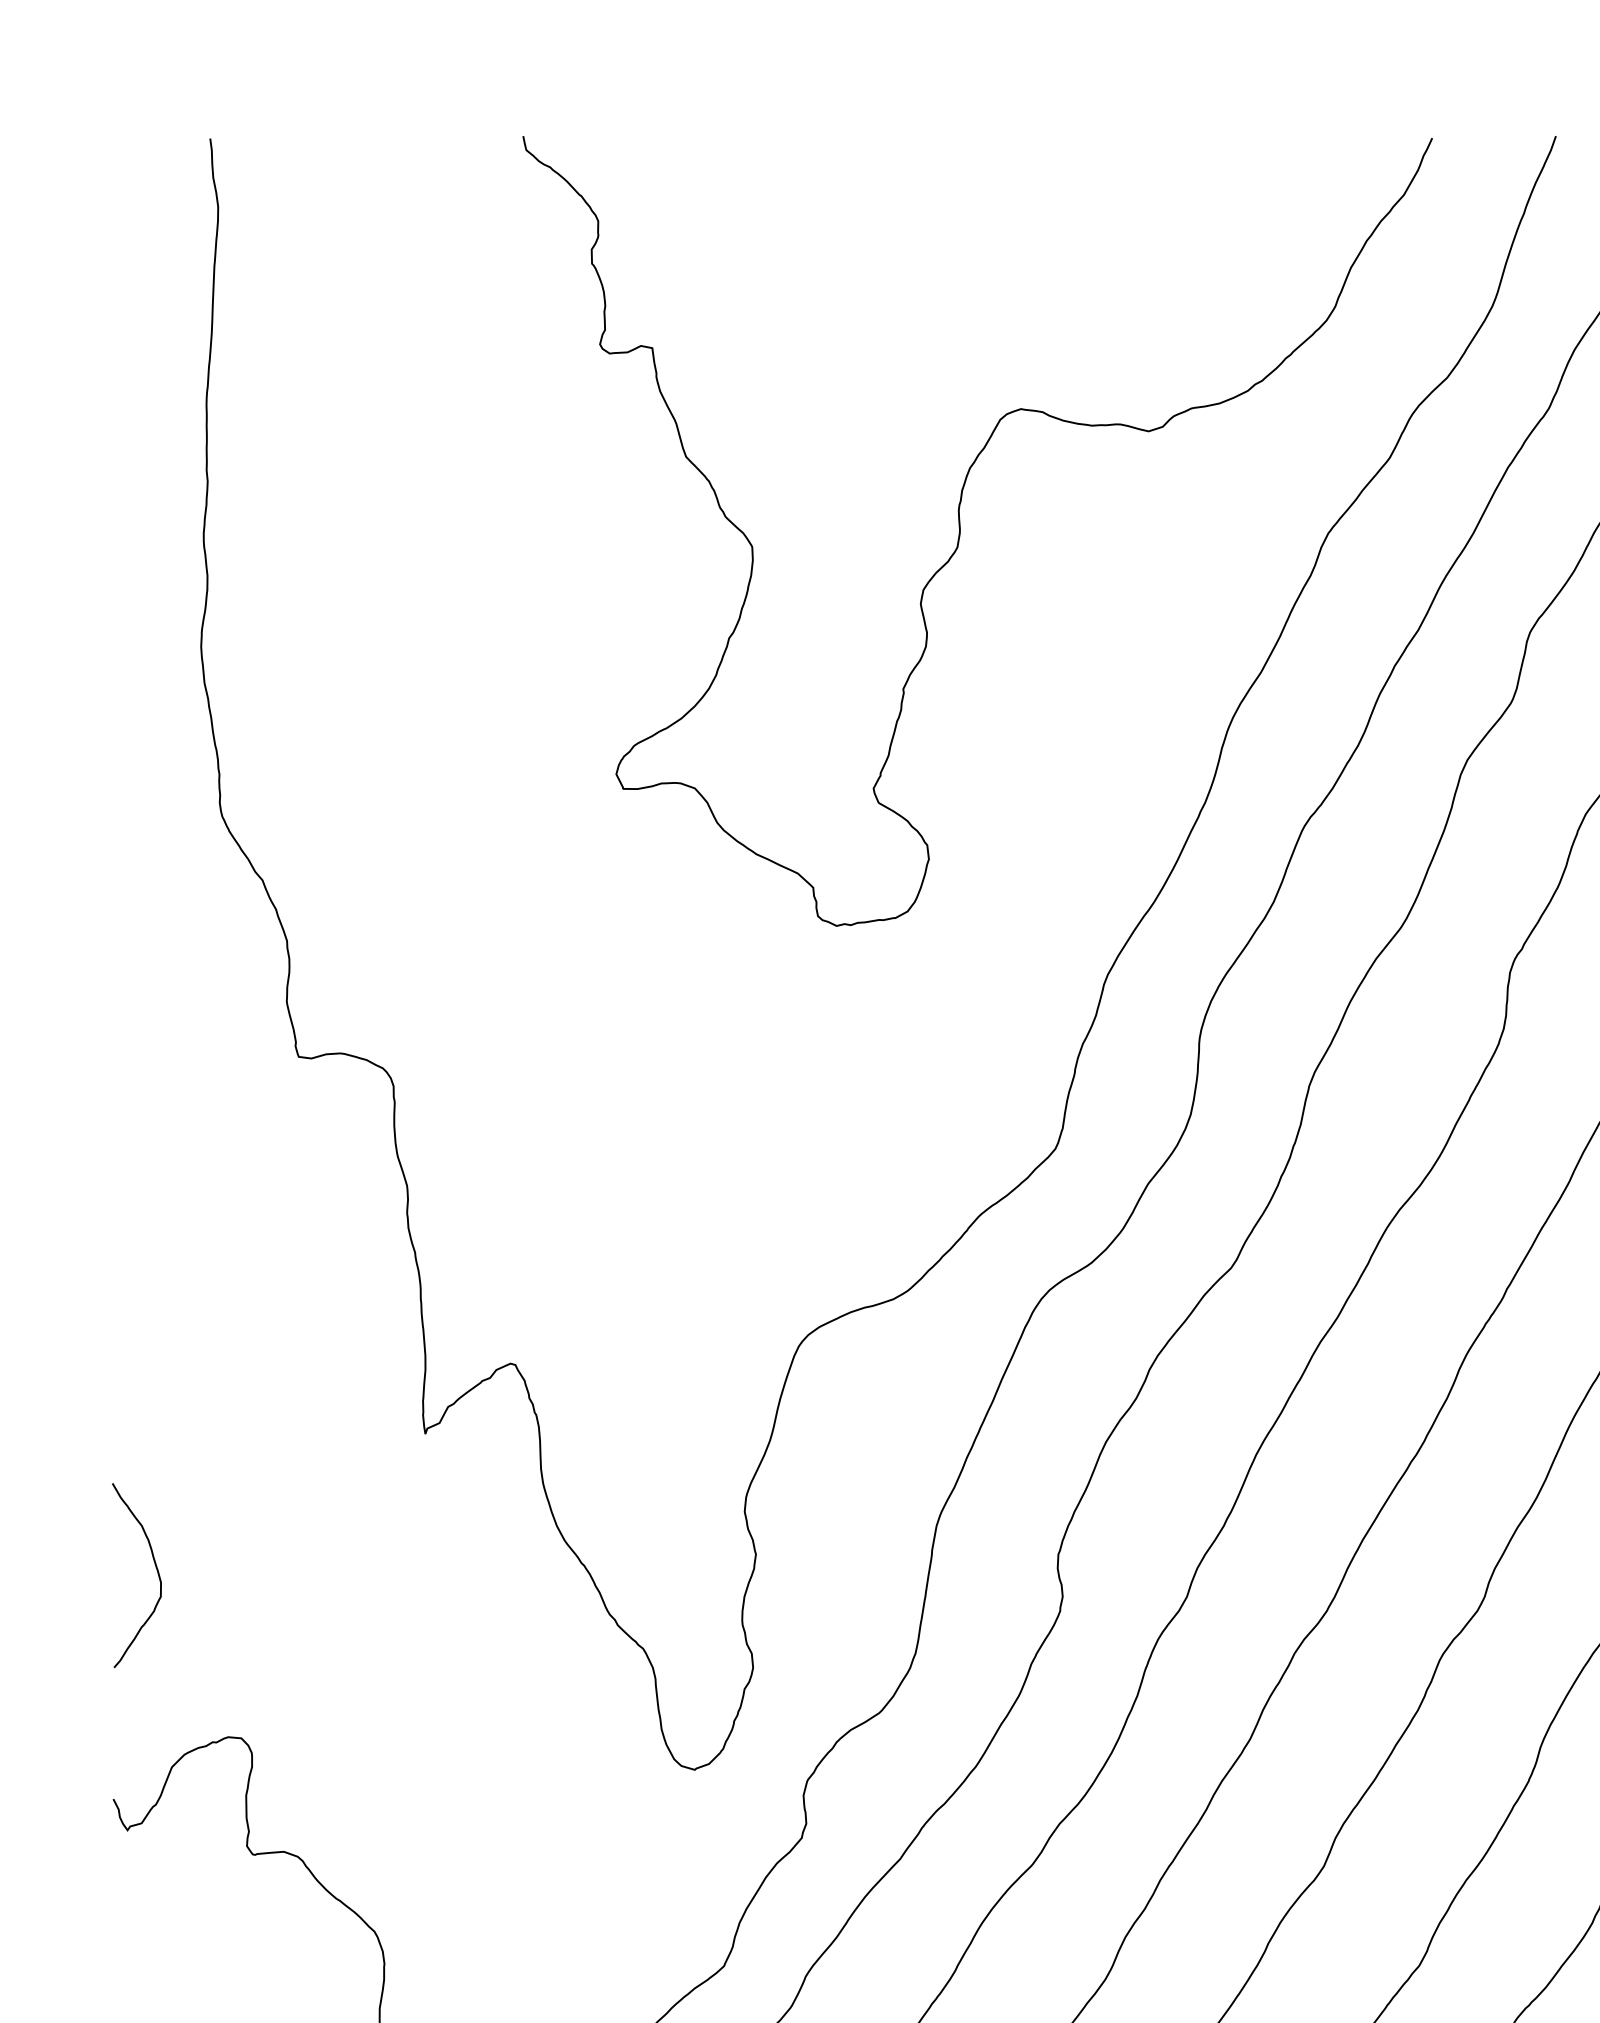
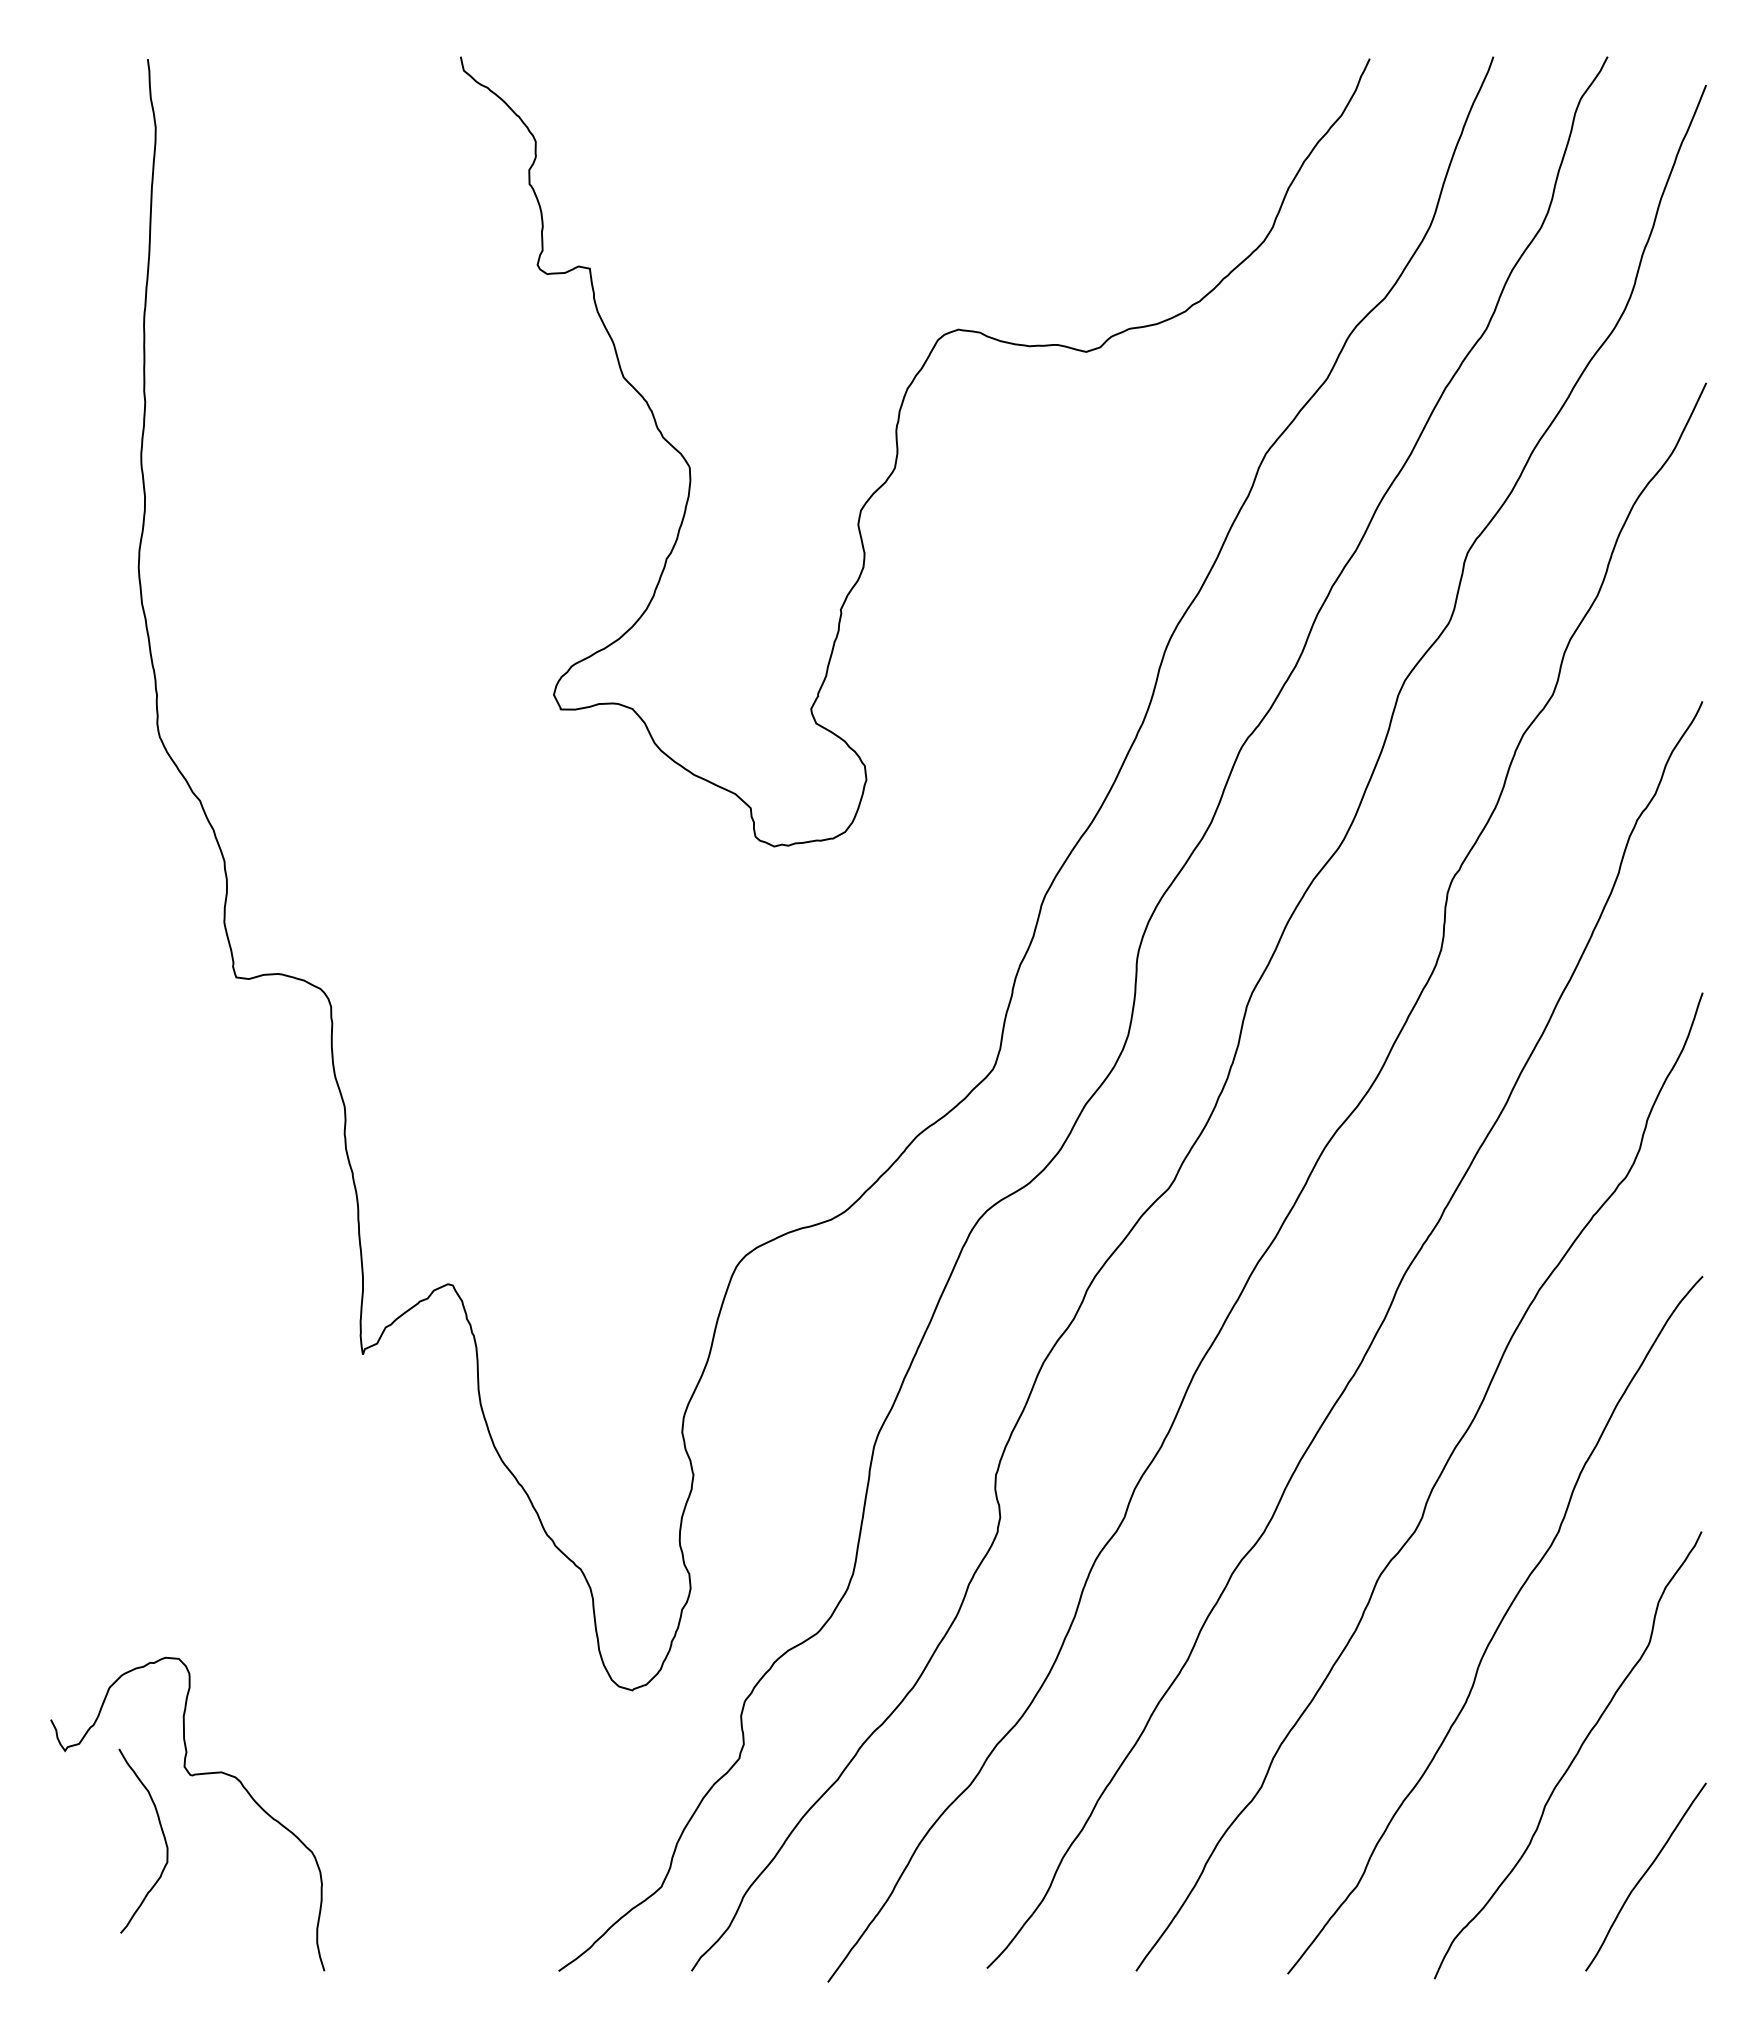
curve: (155, 1568) -> (162, 1834), moved

